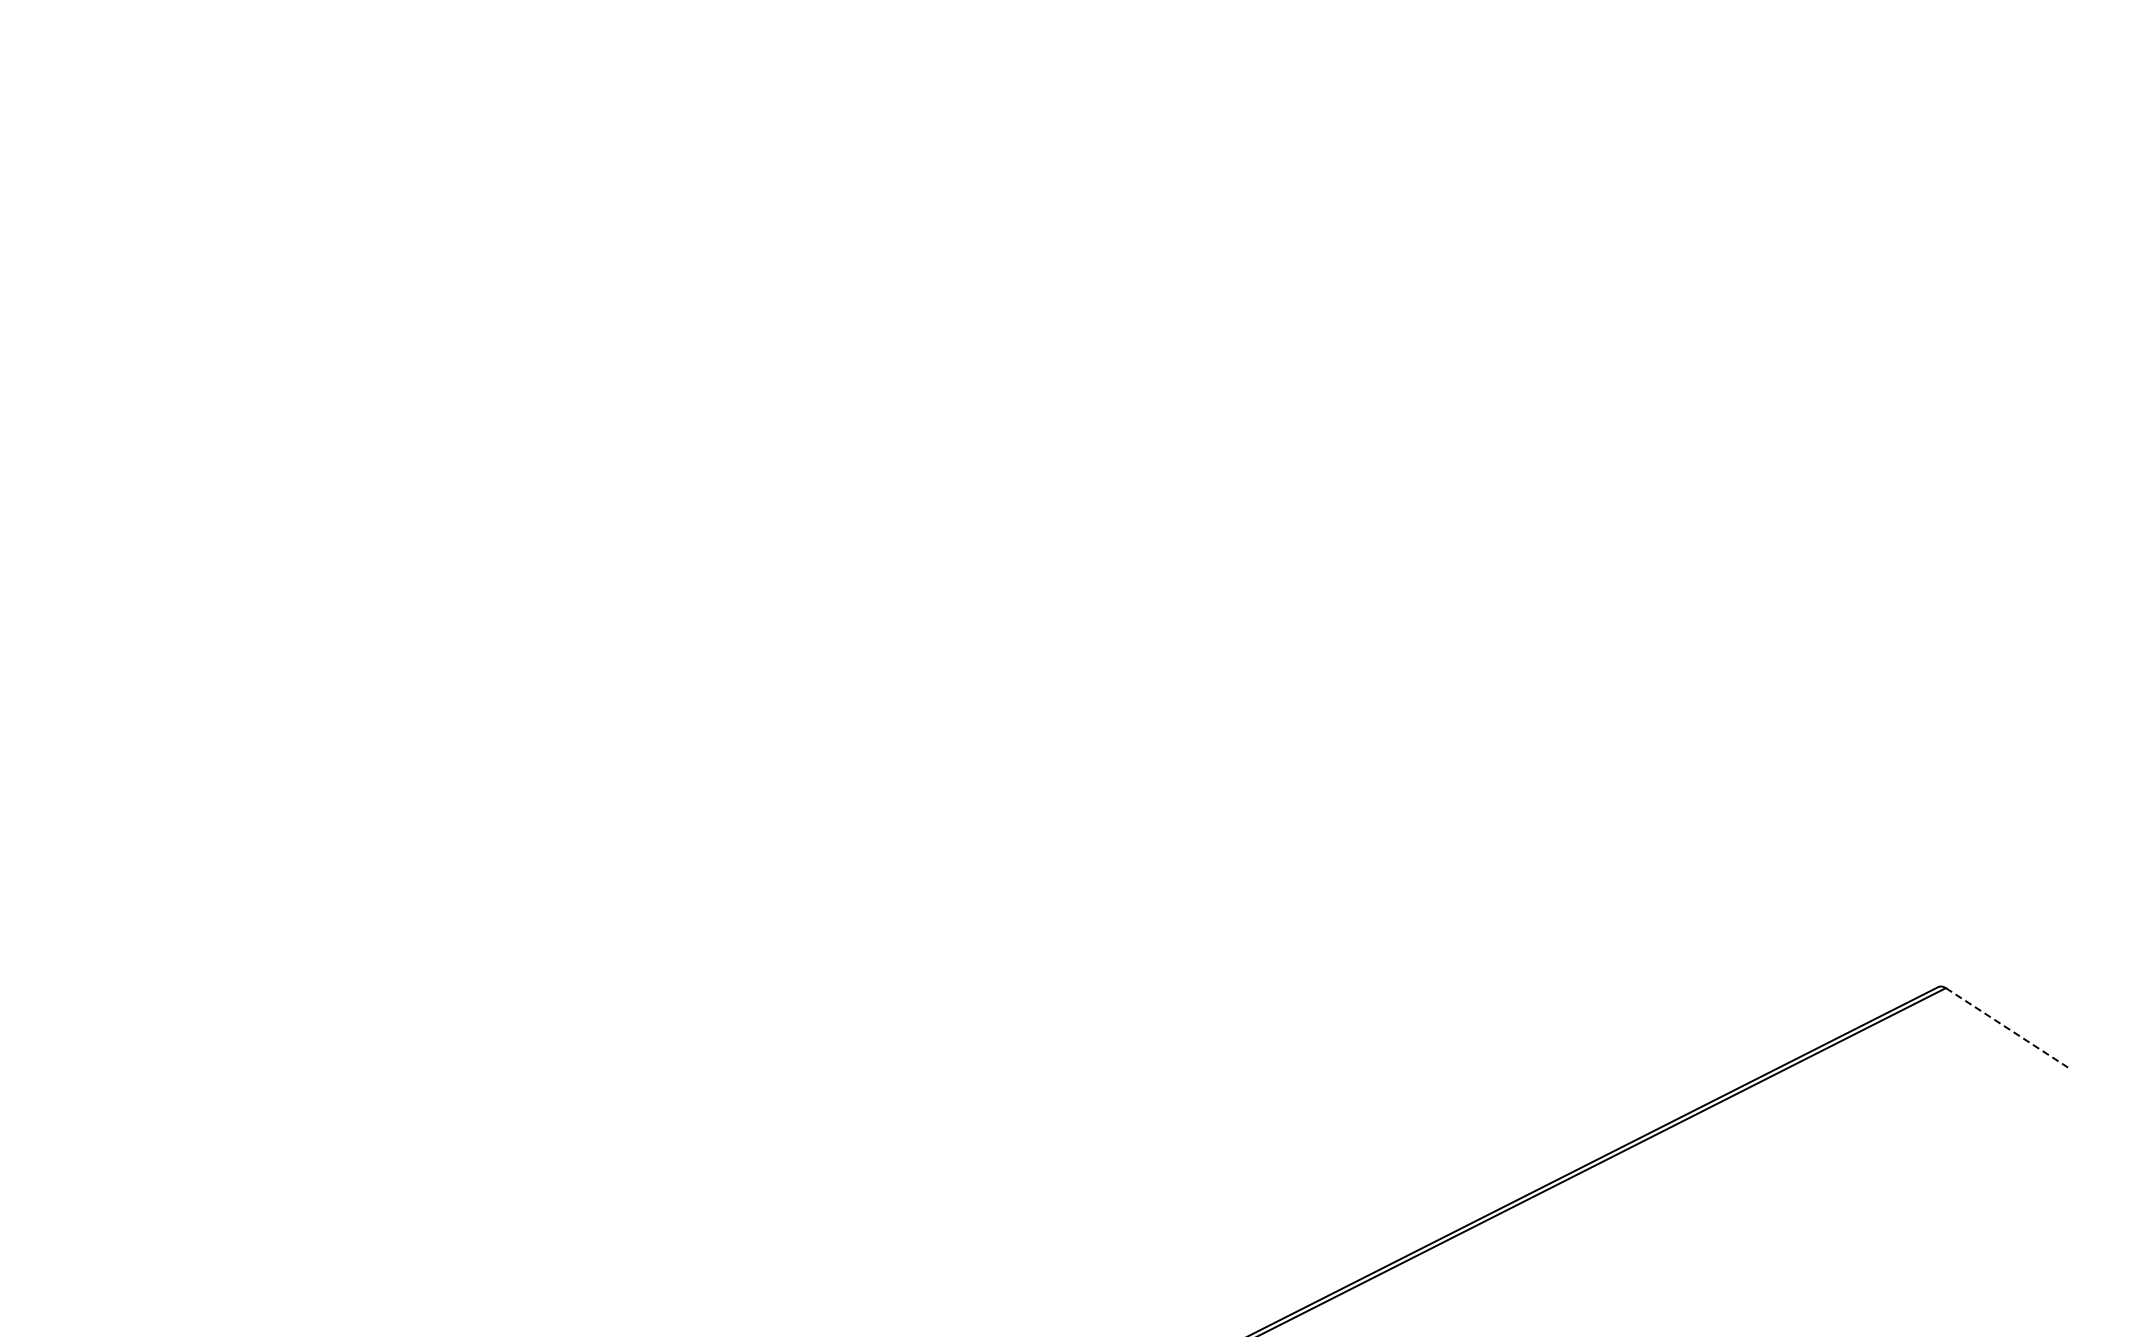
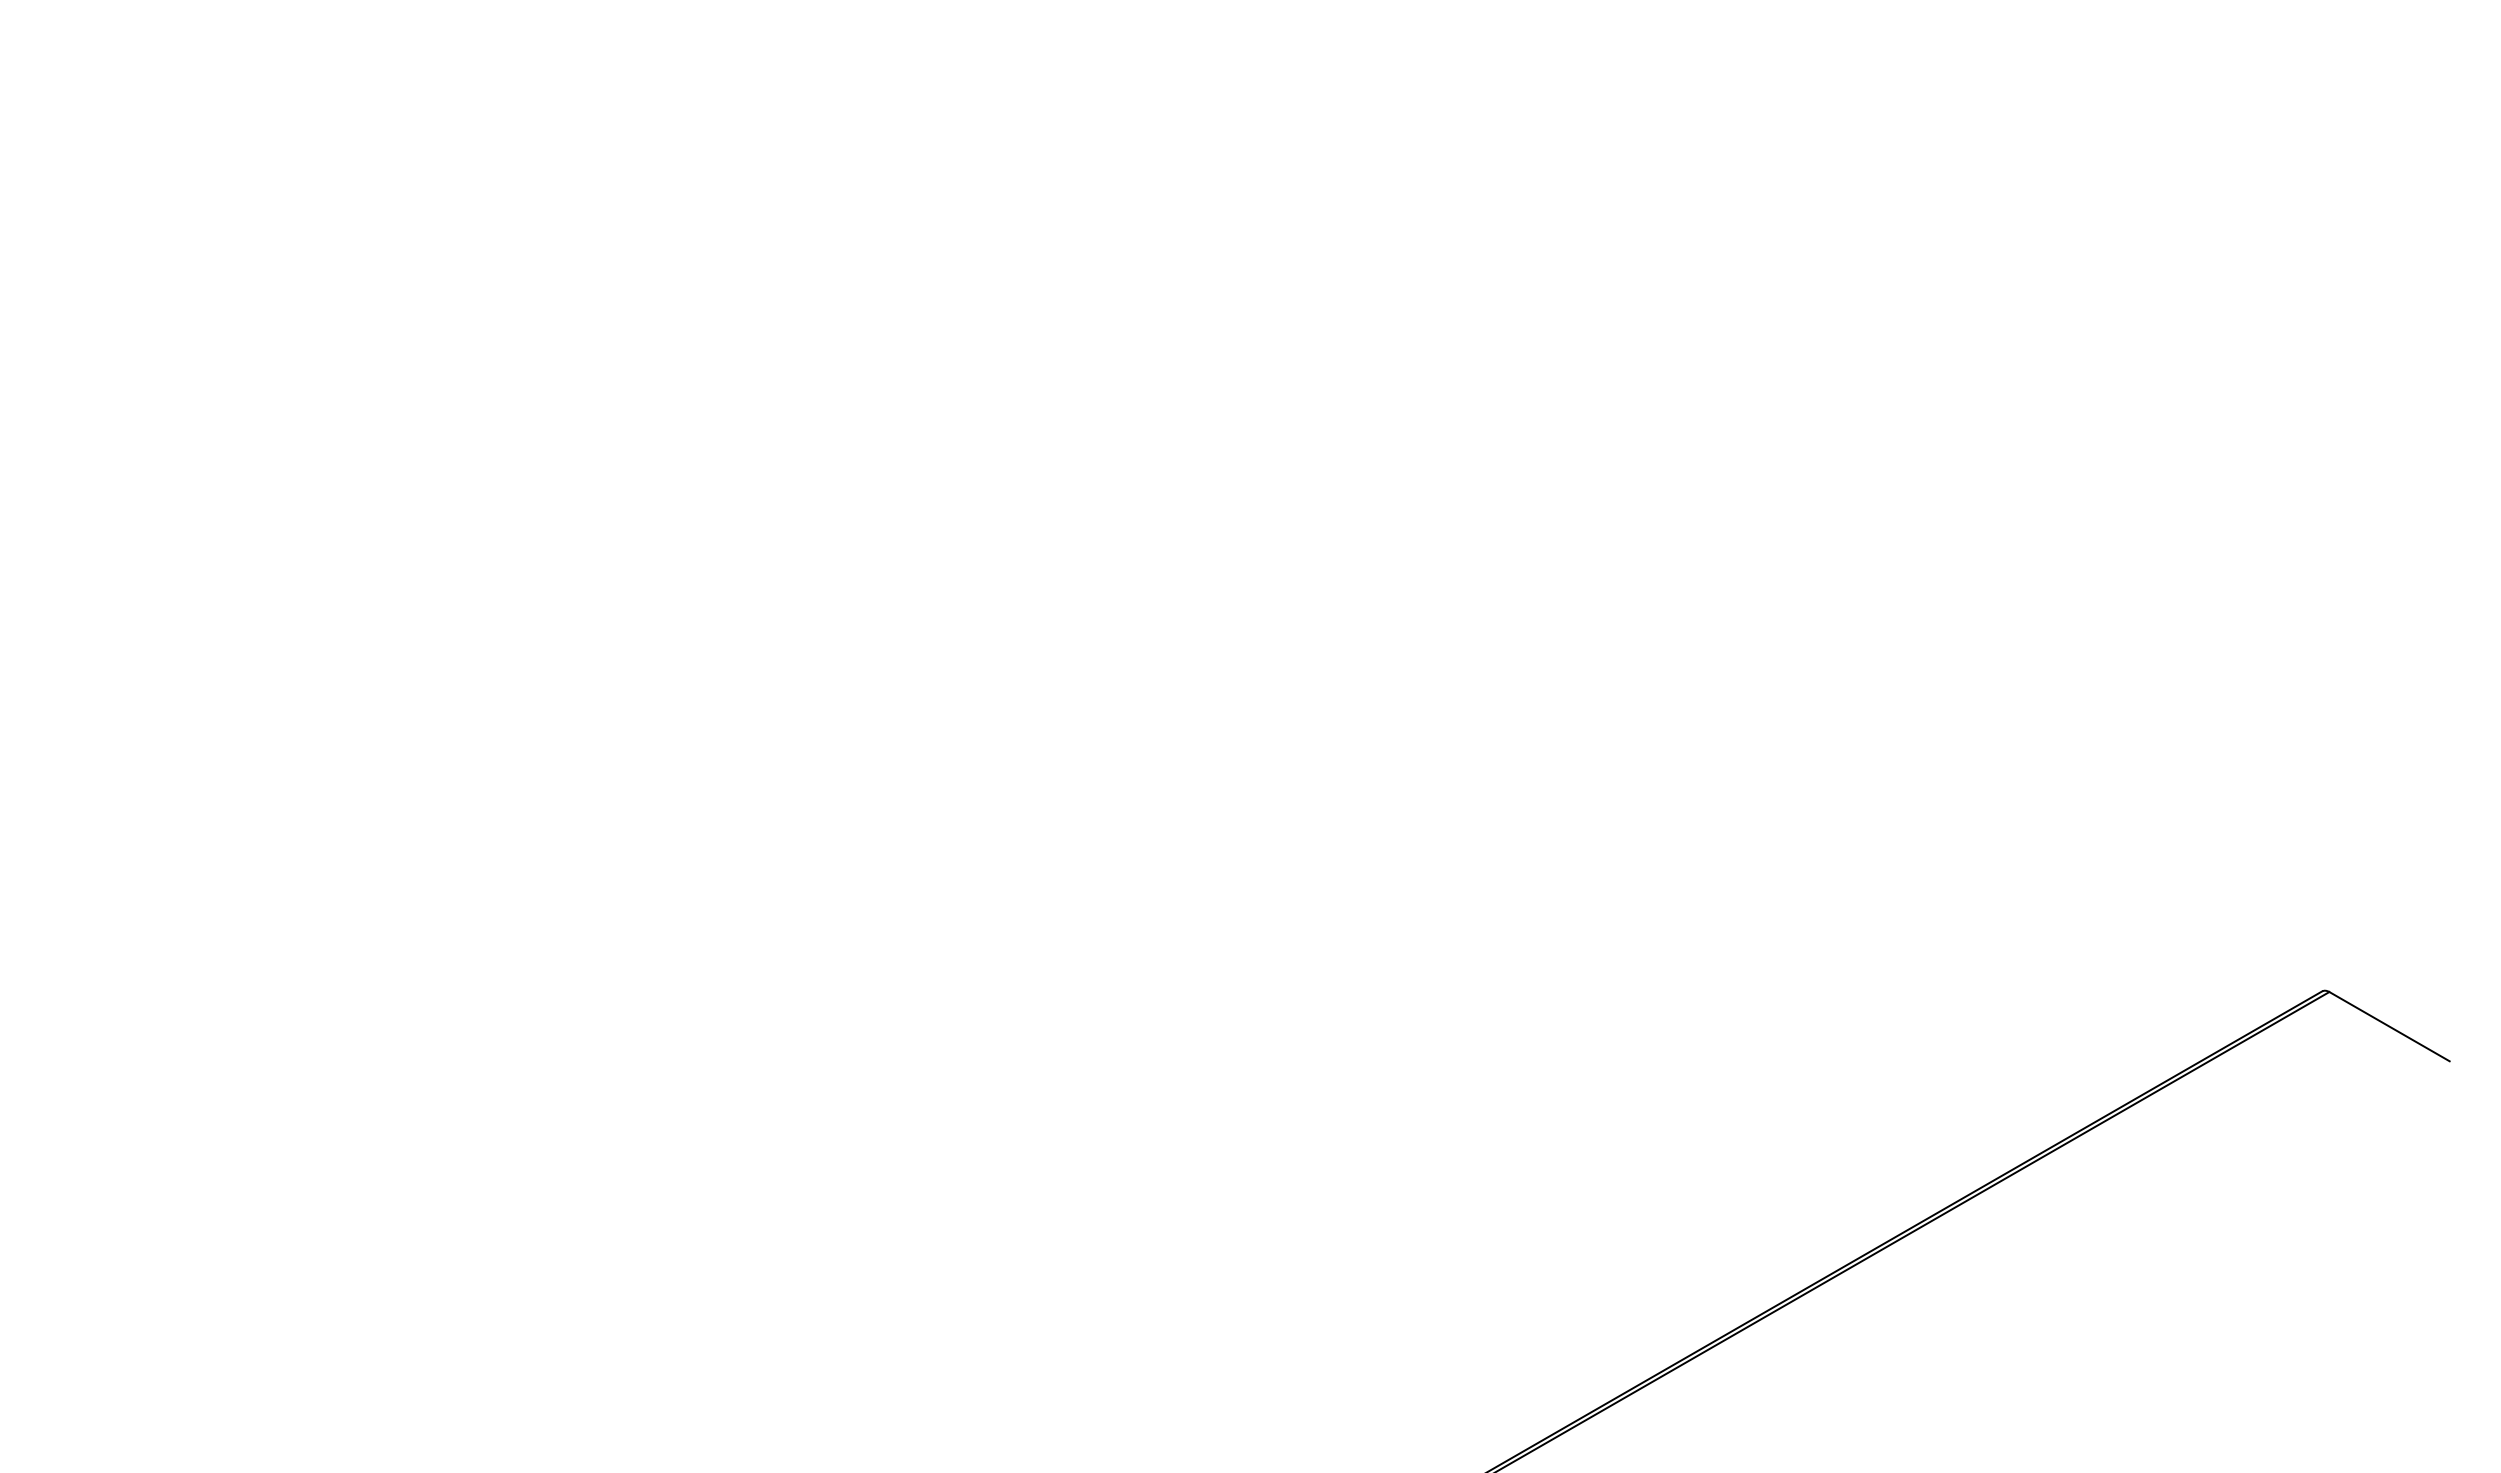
line: (2006, 1027) -> (2389, 1026), dashed -> solid

